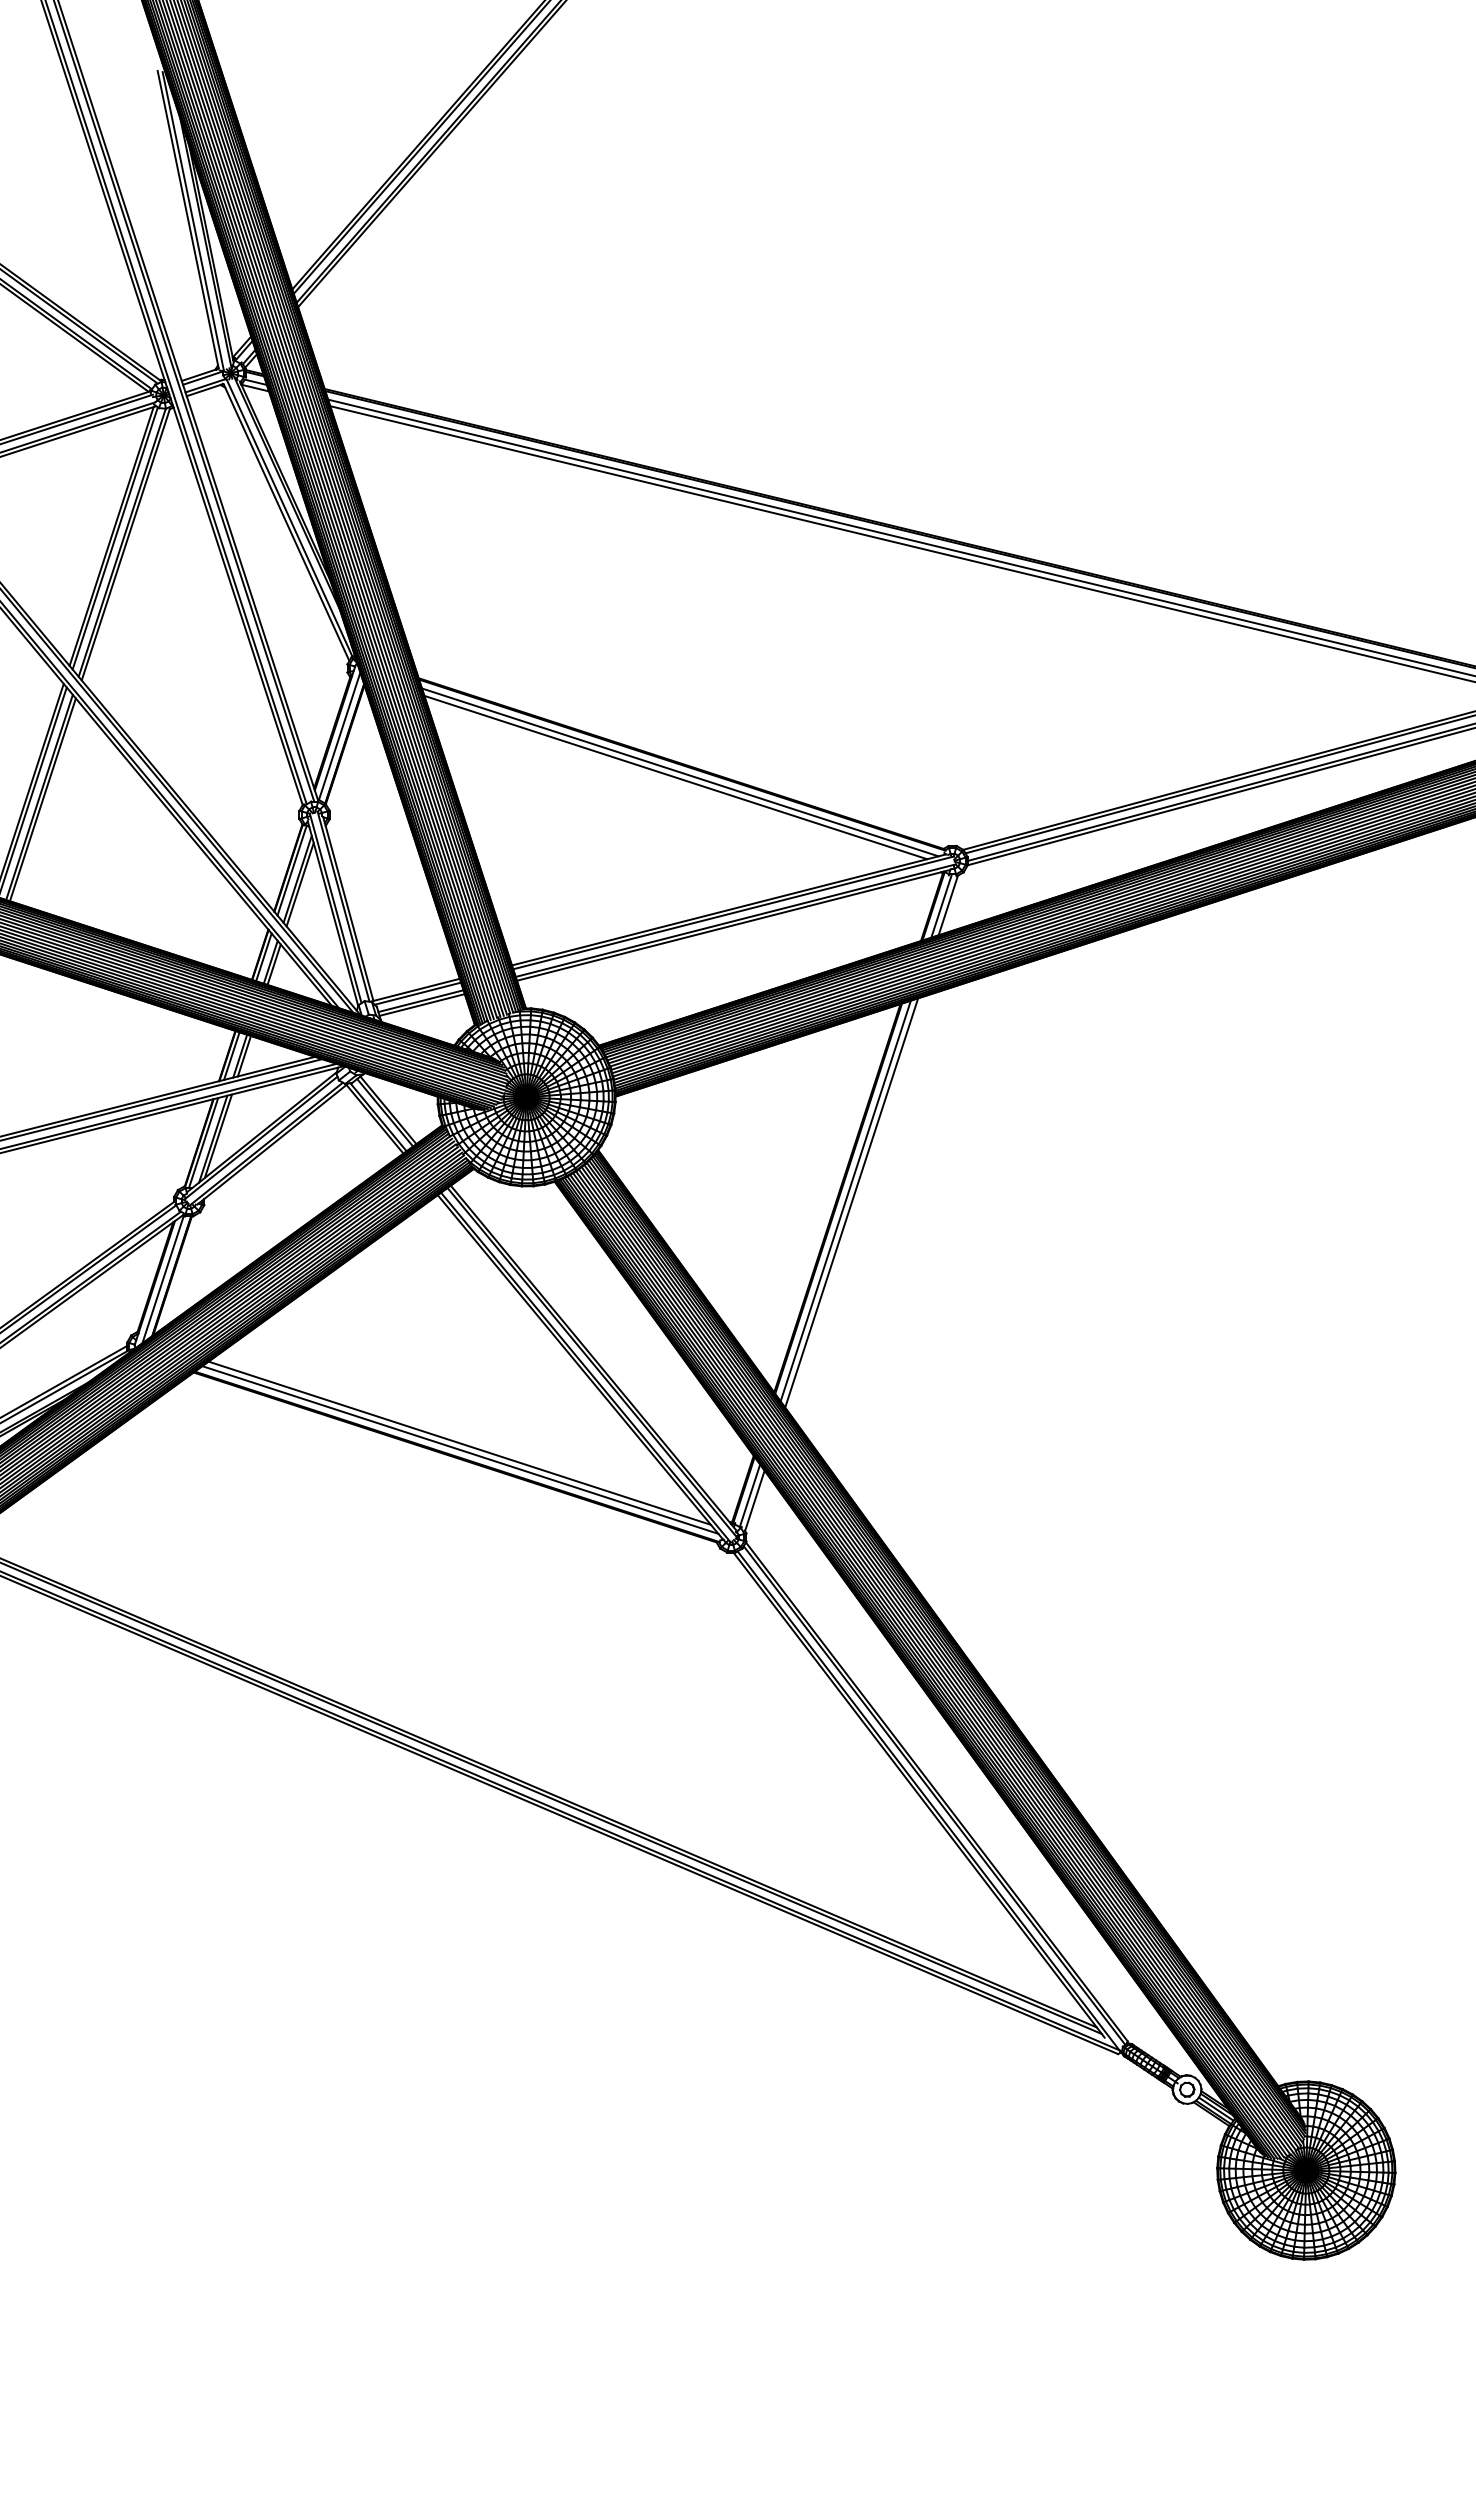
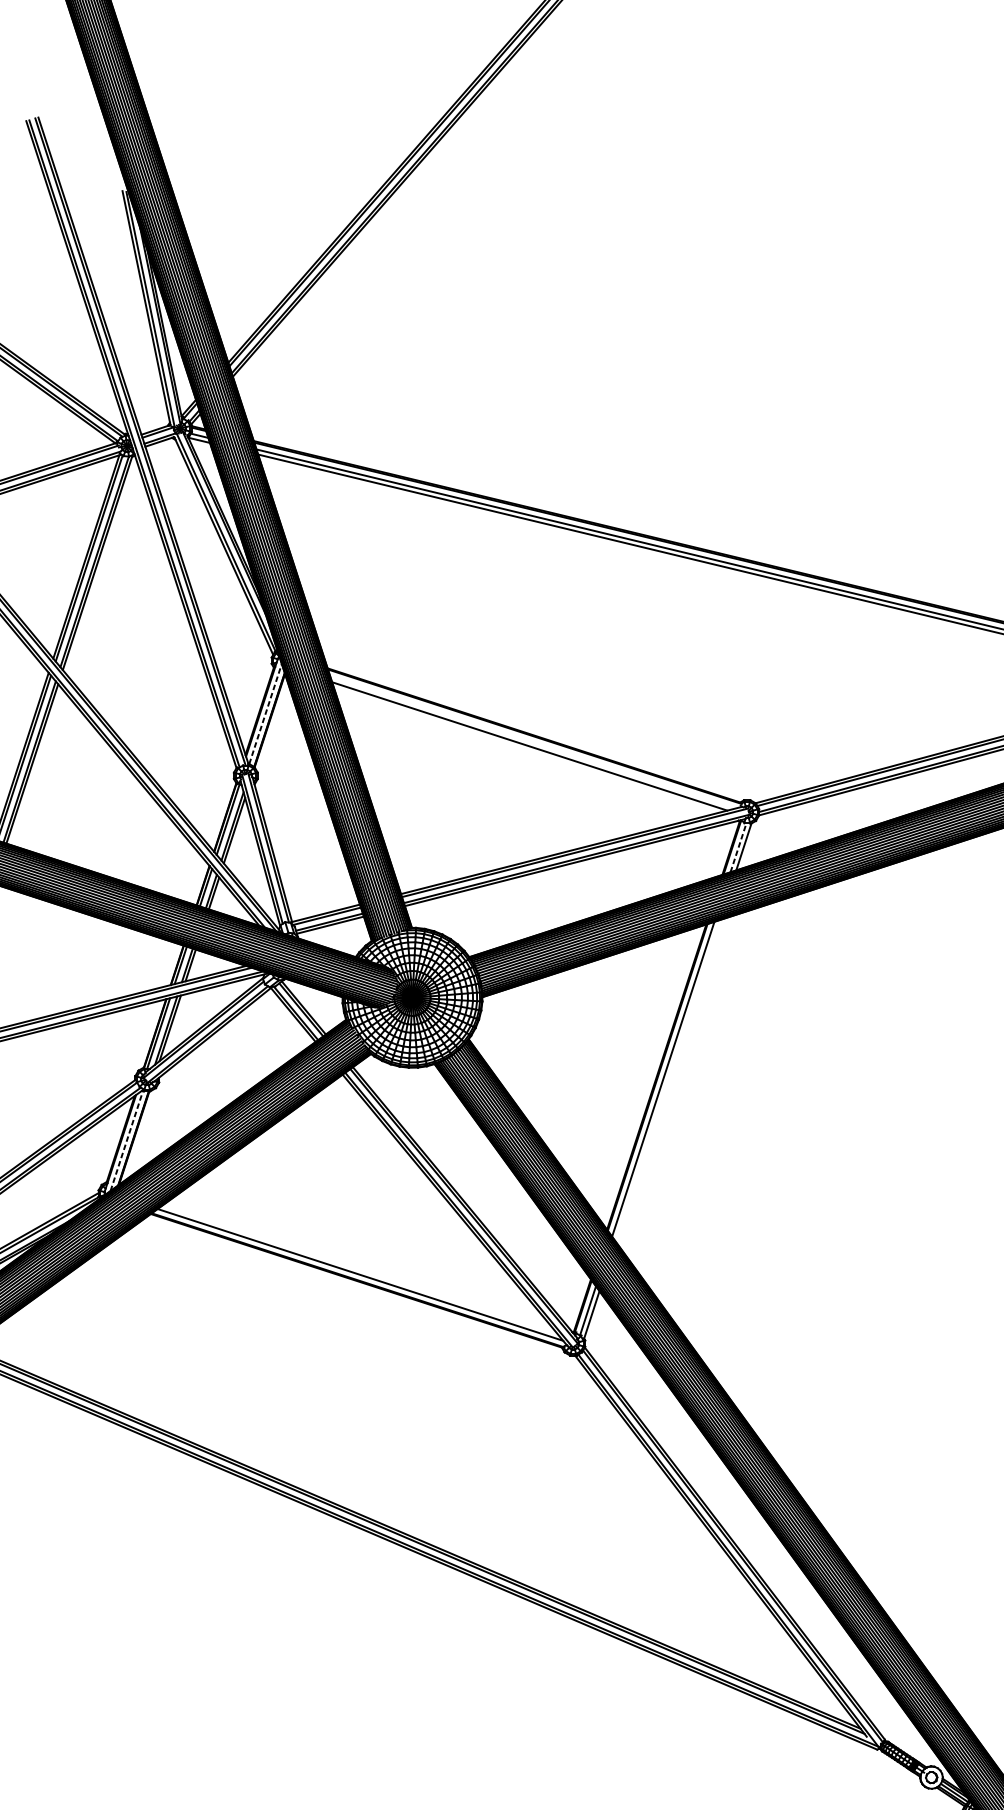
line: (339, 736) -> (265, 714), solid -> dashed
line: (679, 772) -> (532, 742), removed
line: (941, 906) -> (738, 847), solid -> dashed
line: (851, 1202) -> (667, 1080), removed
line: (163, 1278) -> (127, 1140), solid -> dashed
line: (459, 1442) -> (359, 1269), removed

